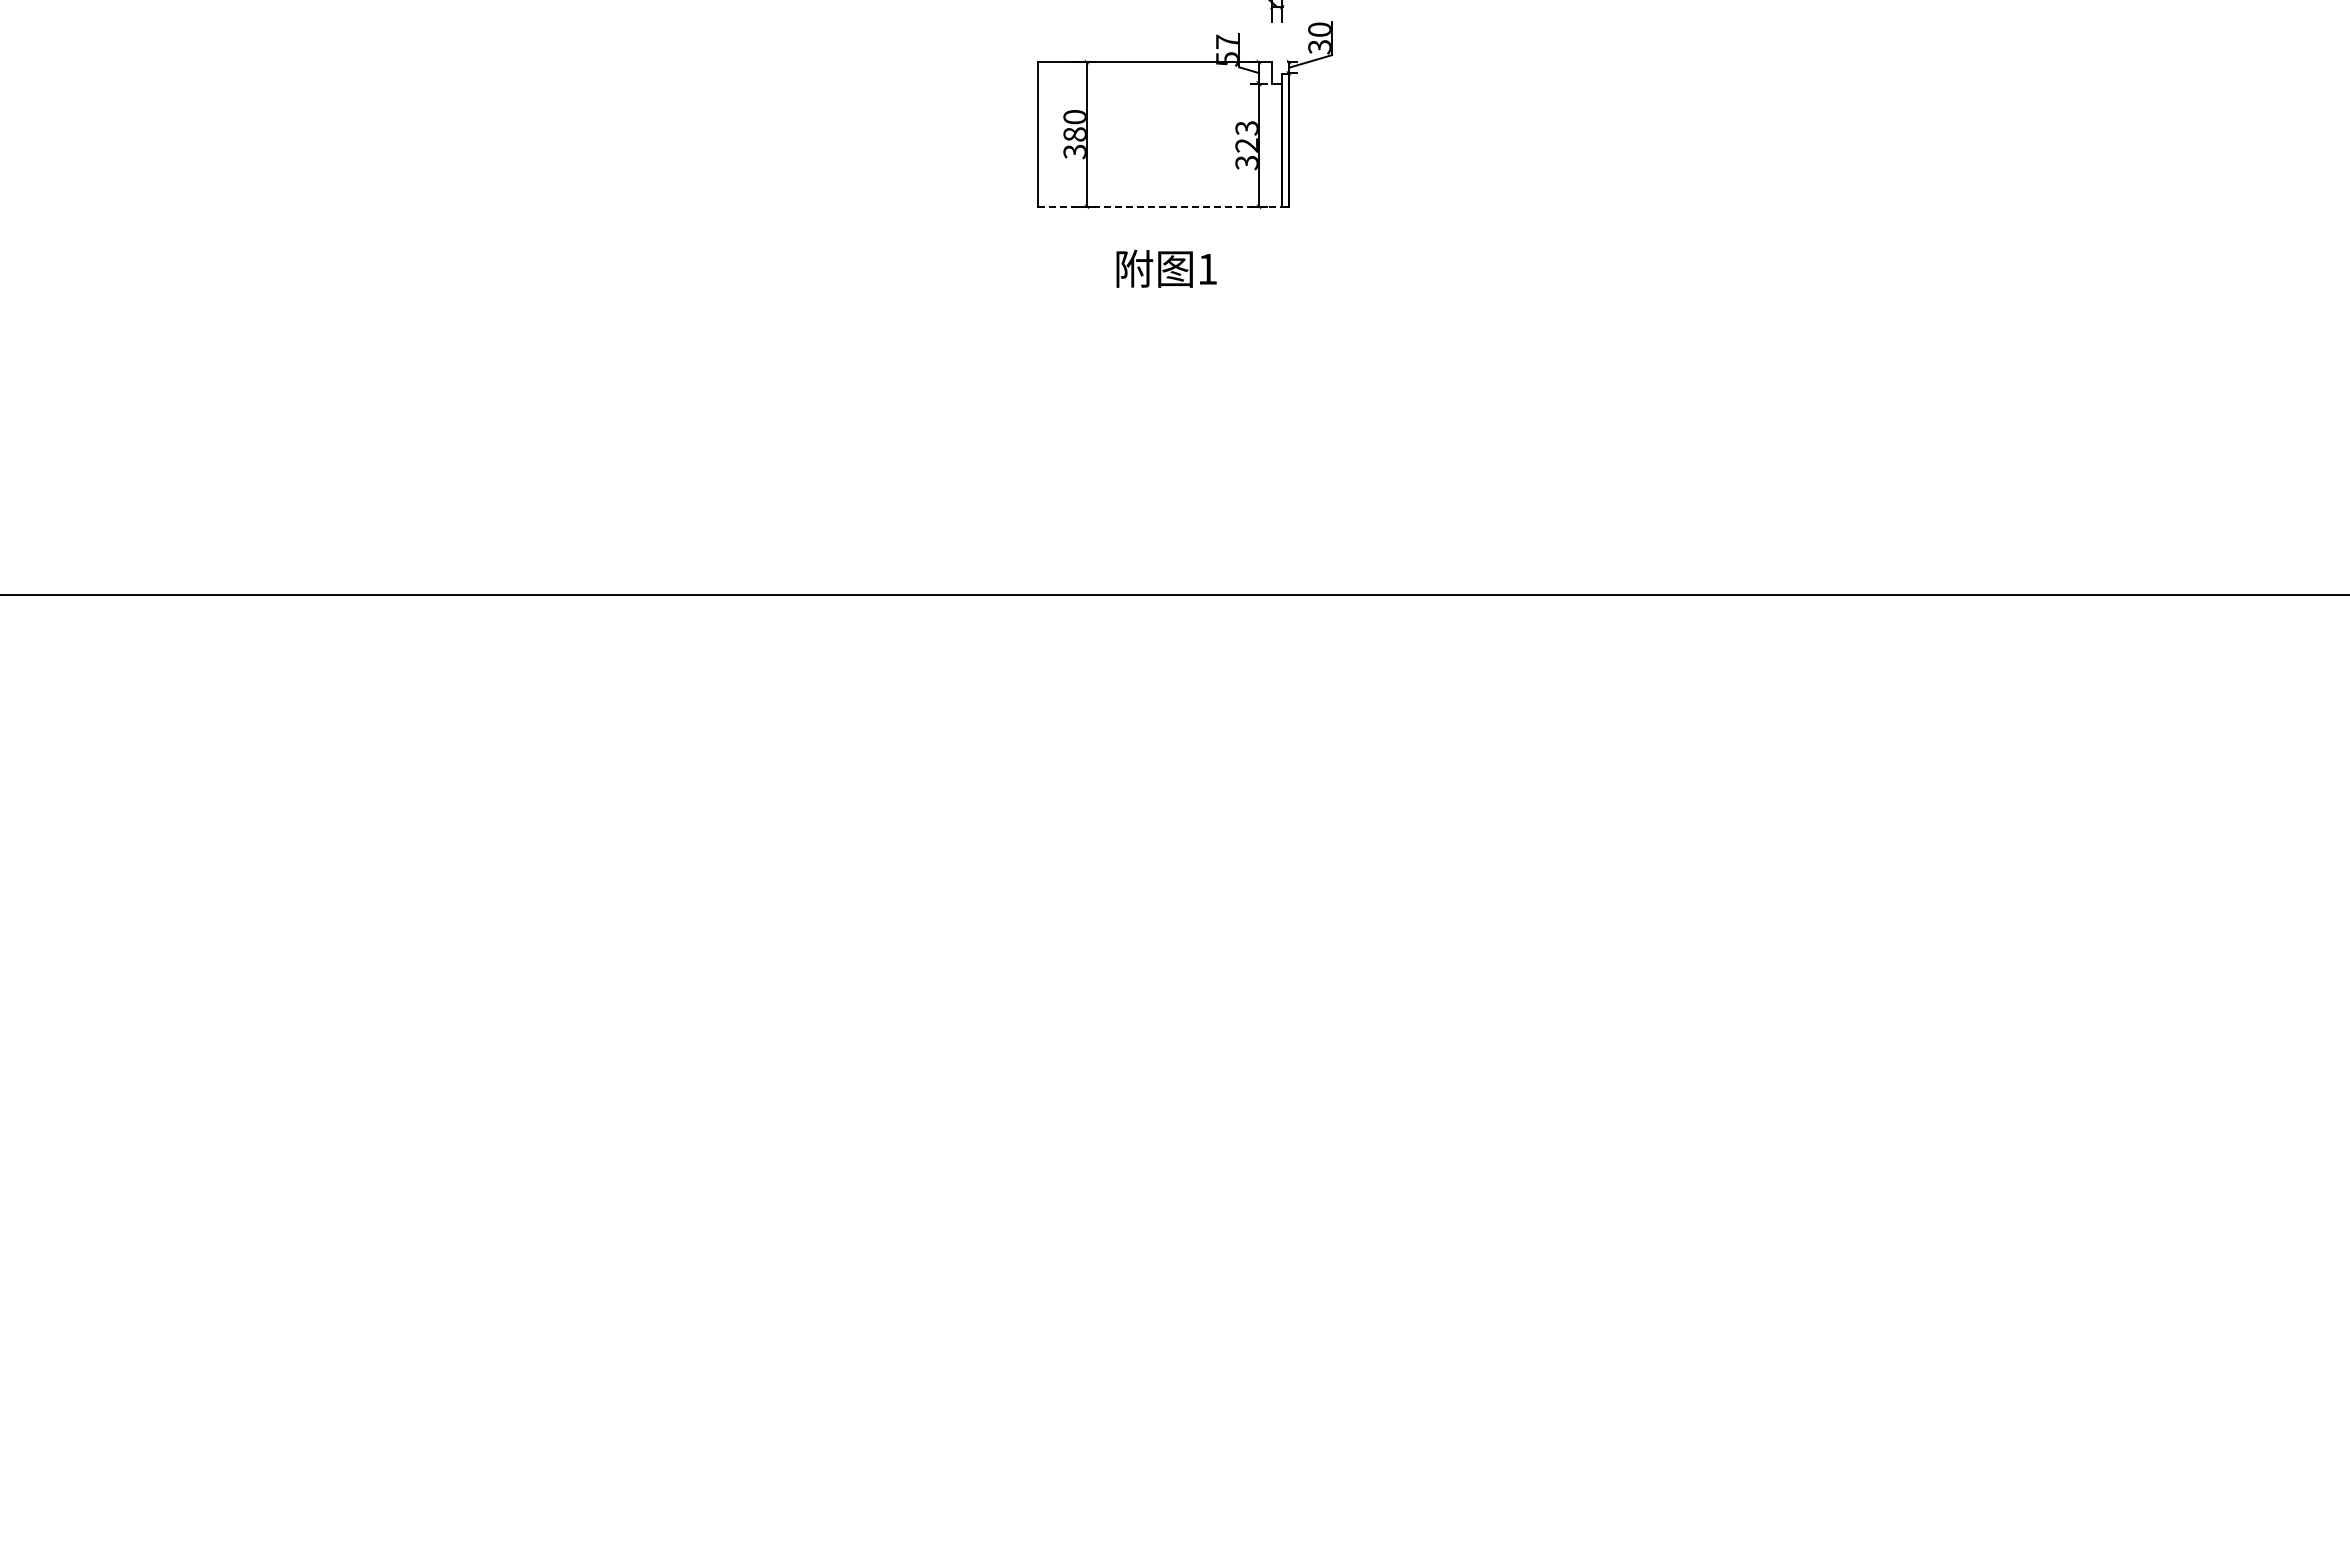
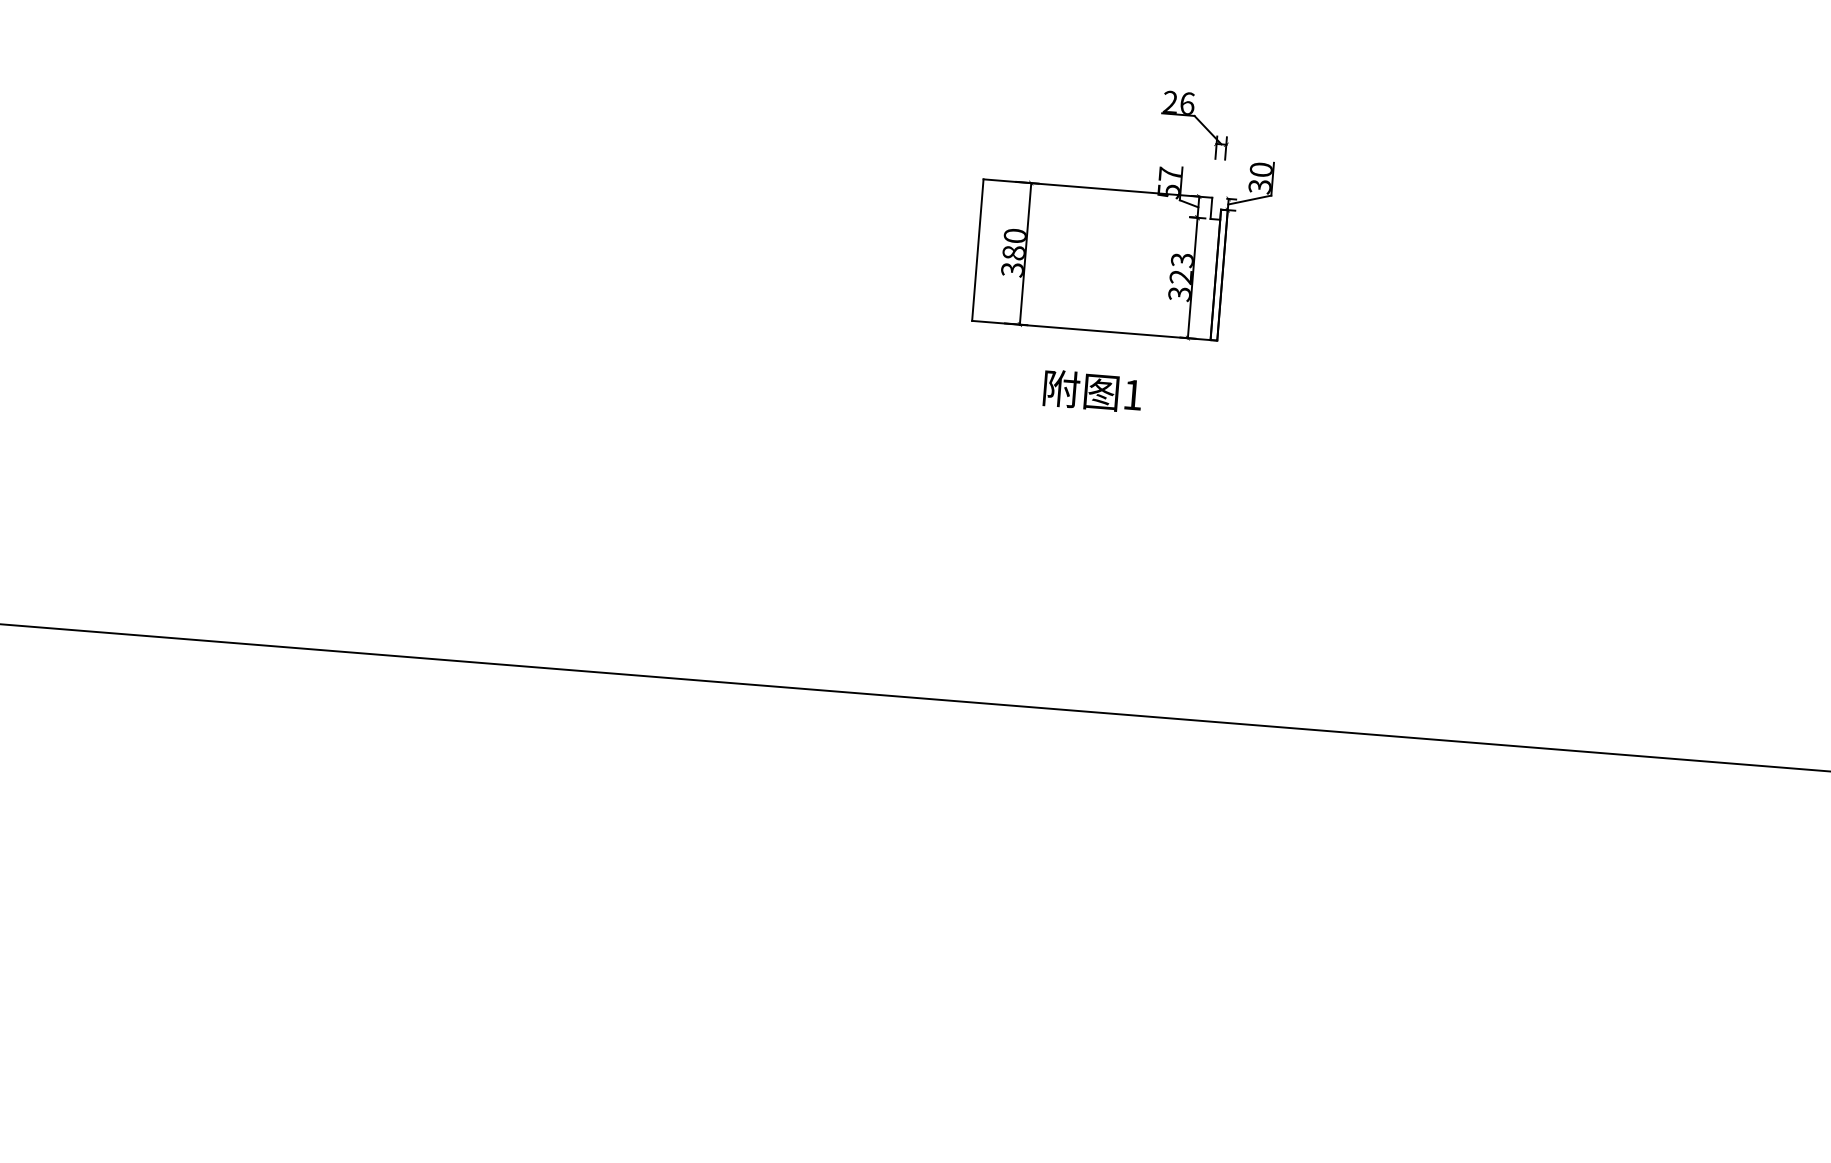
line: (1160, 207) -> (1091, 330), dashed -> solid

